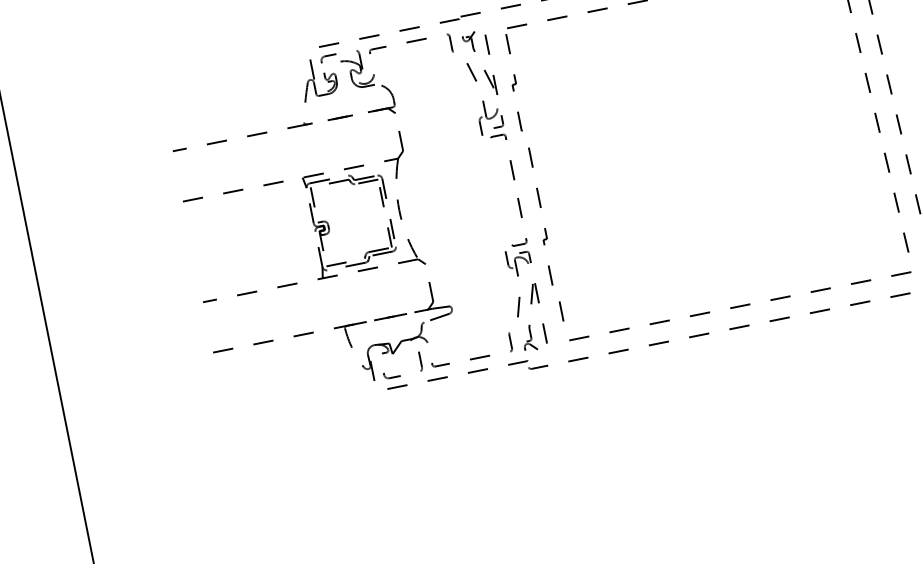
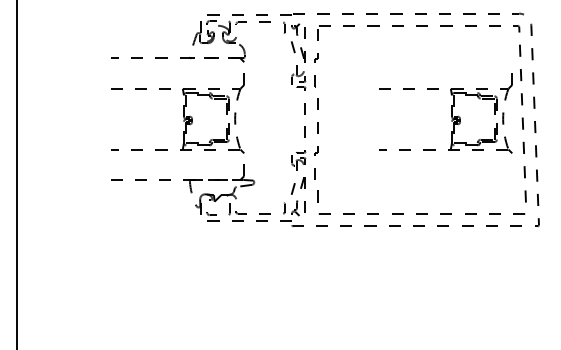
part: (745, 131) -> (445, 113), added

